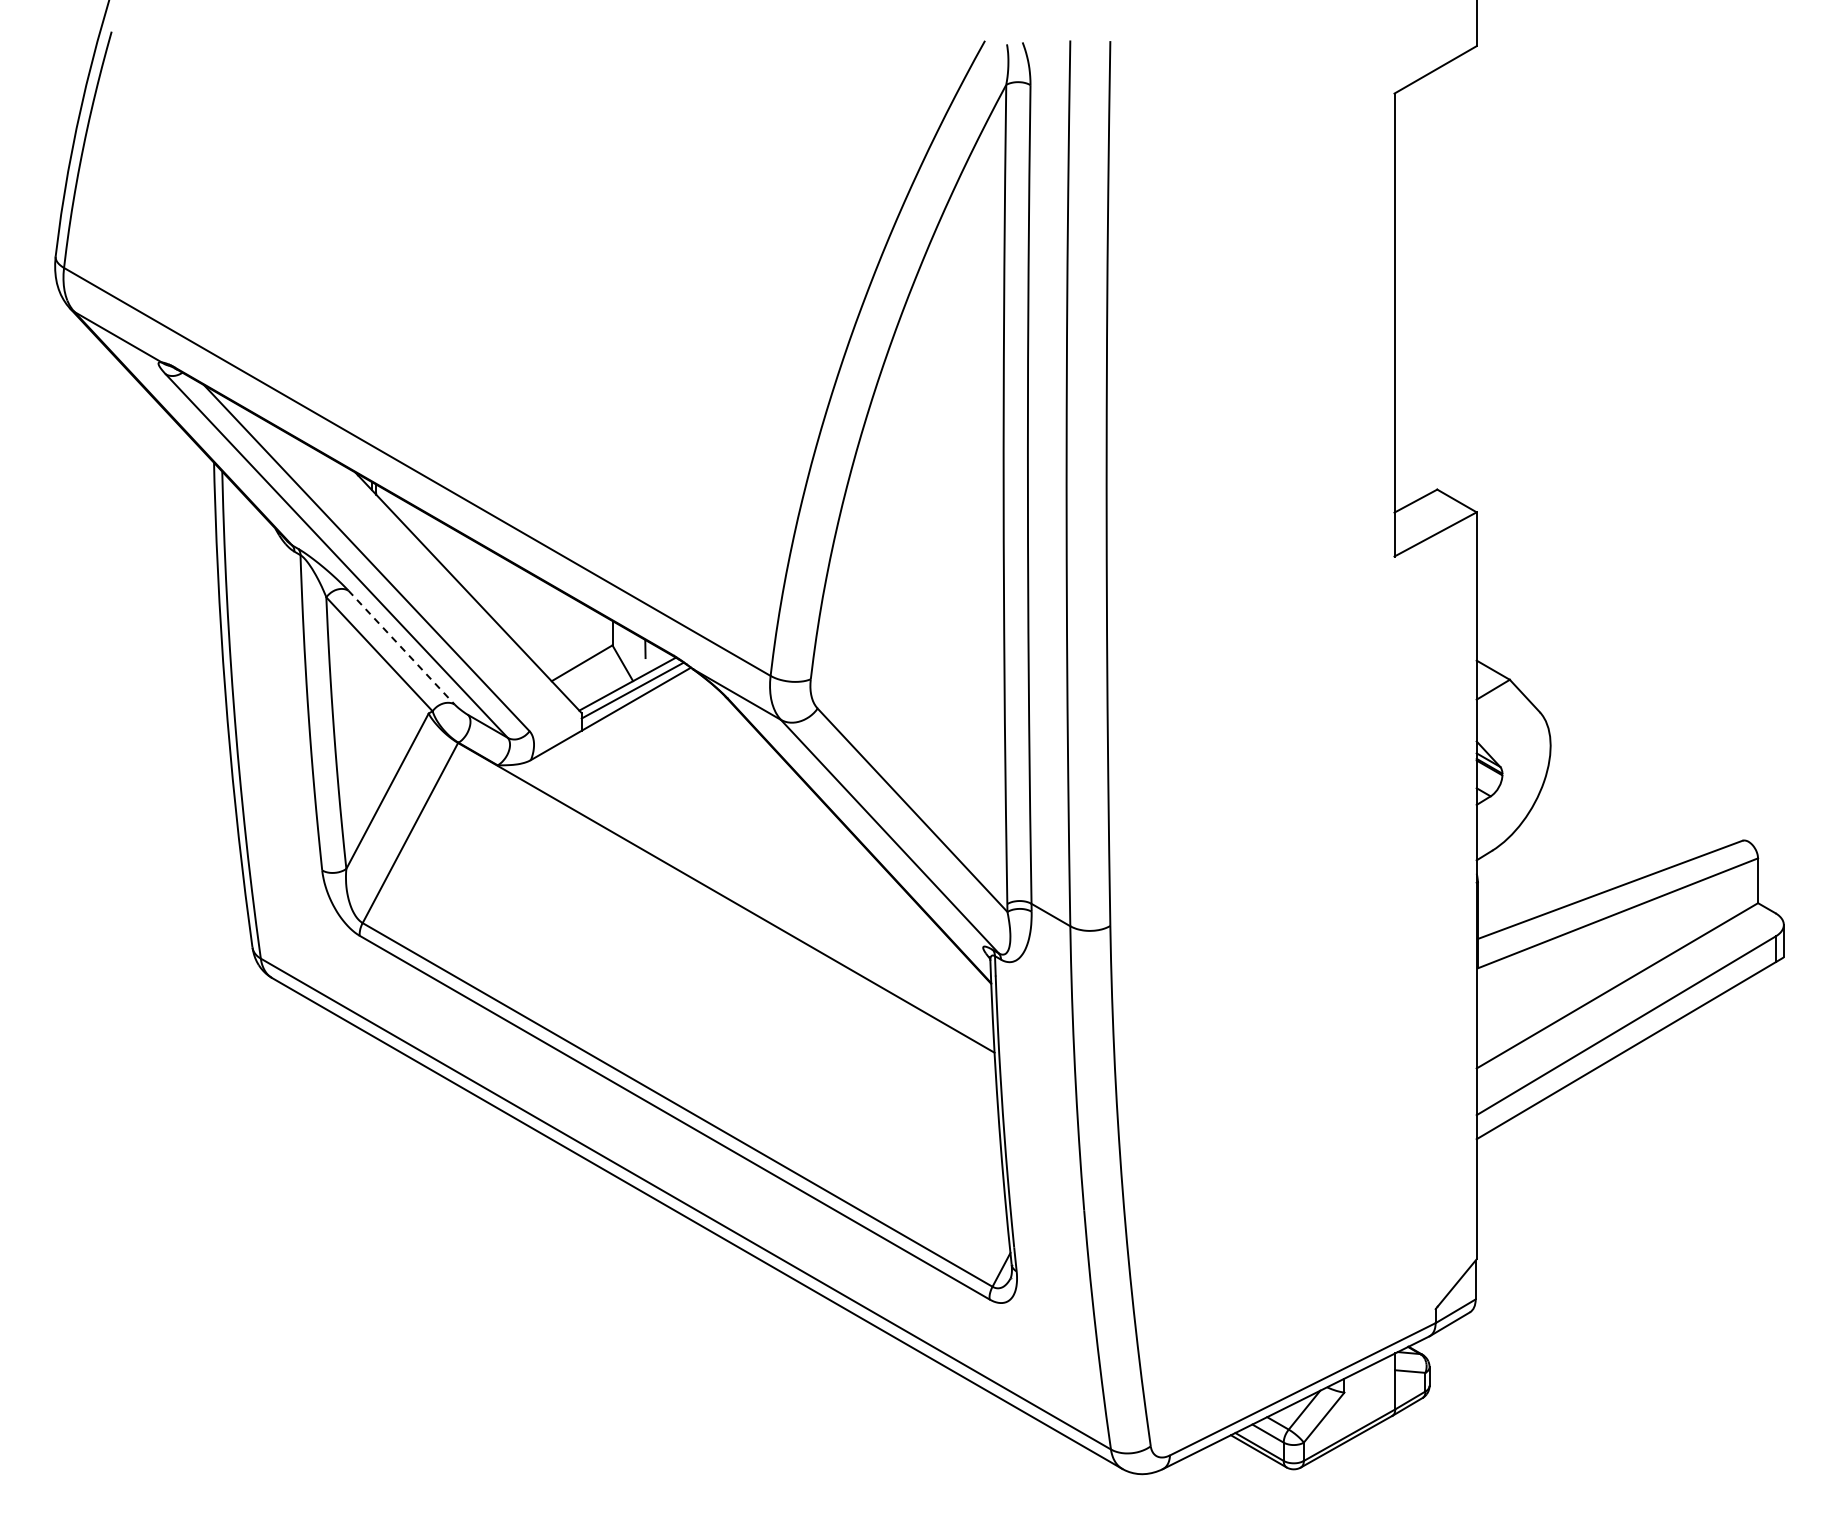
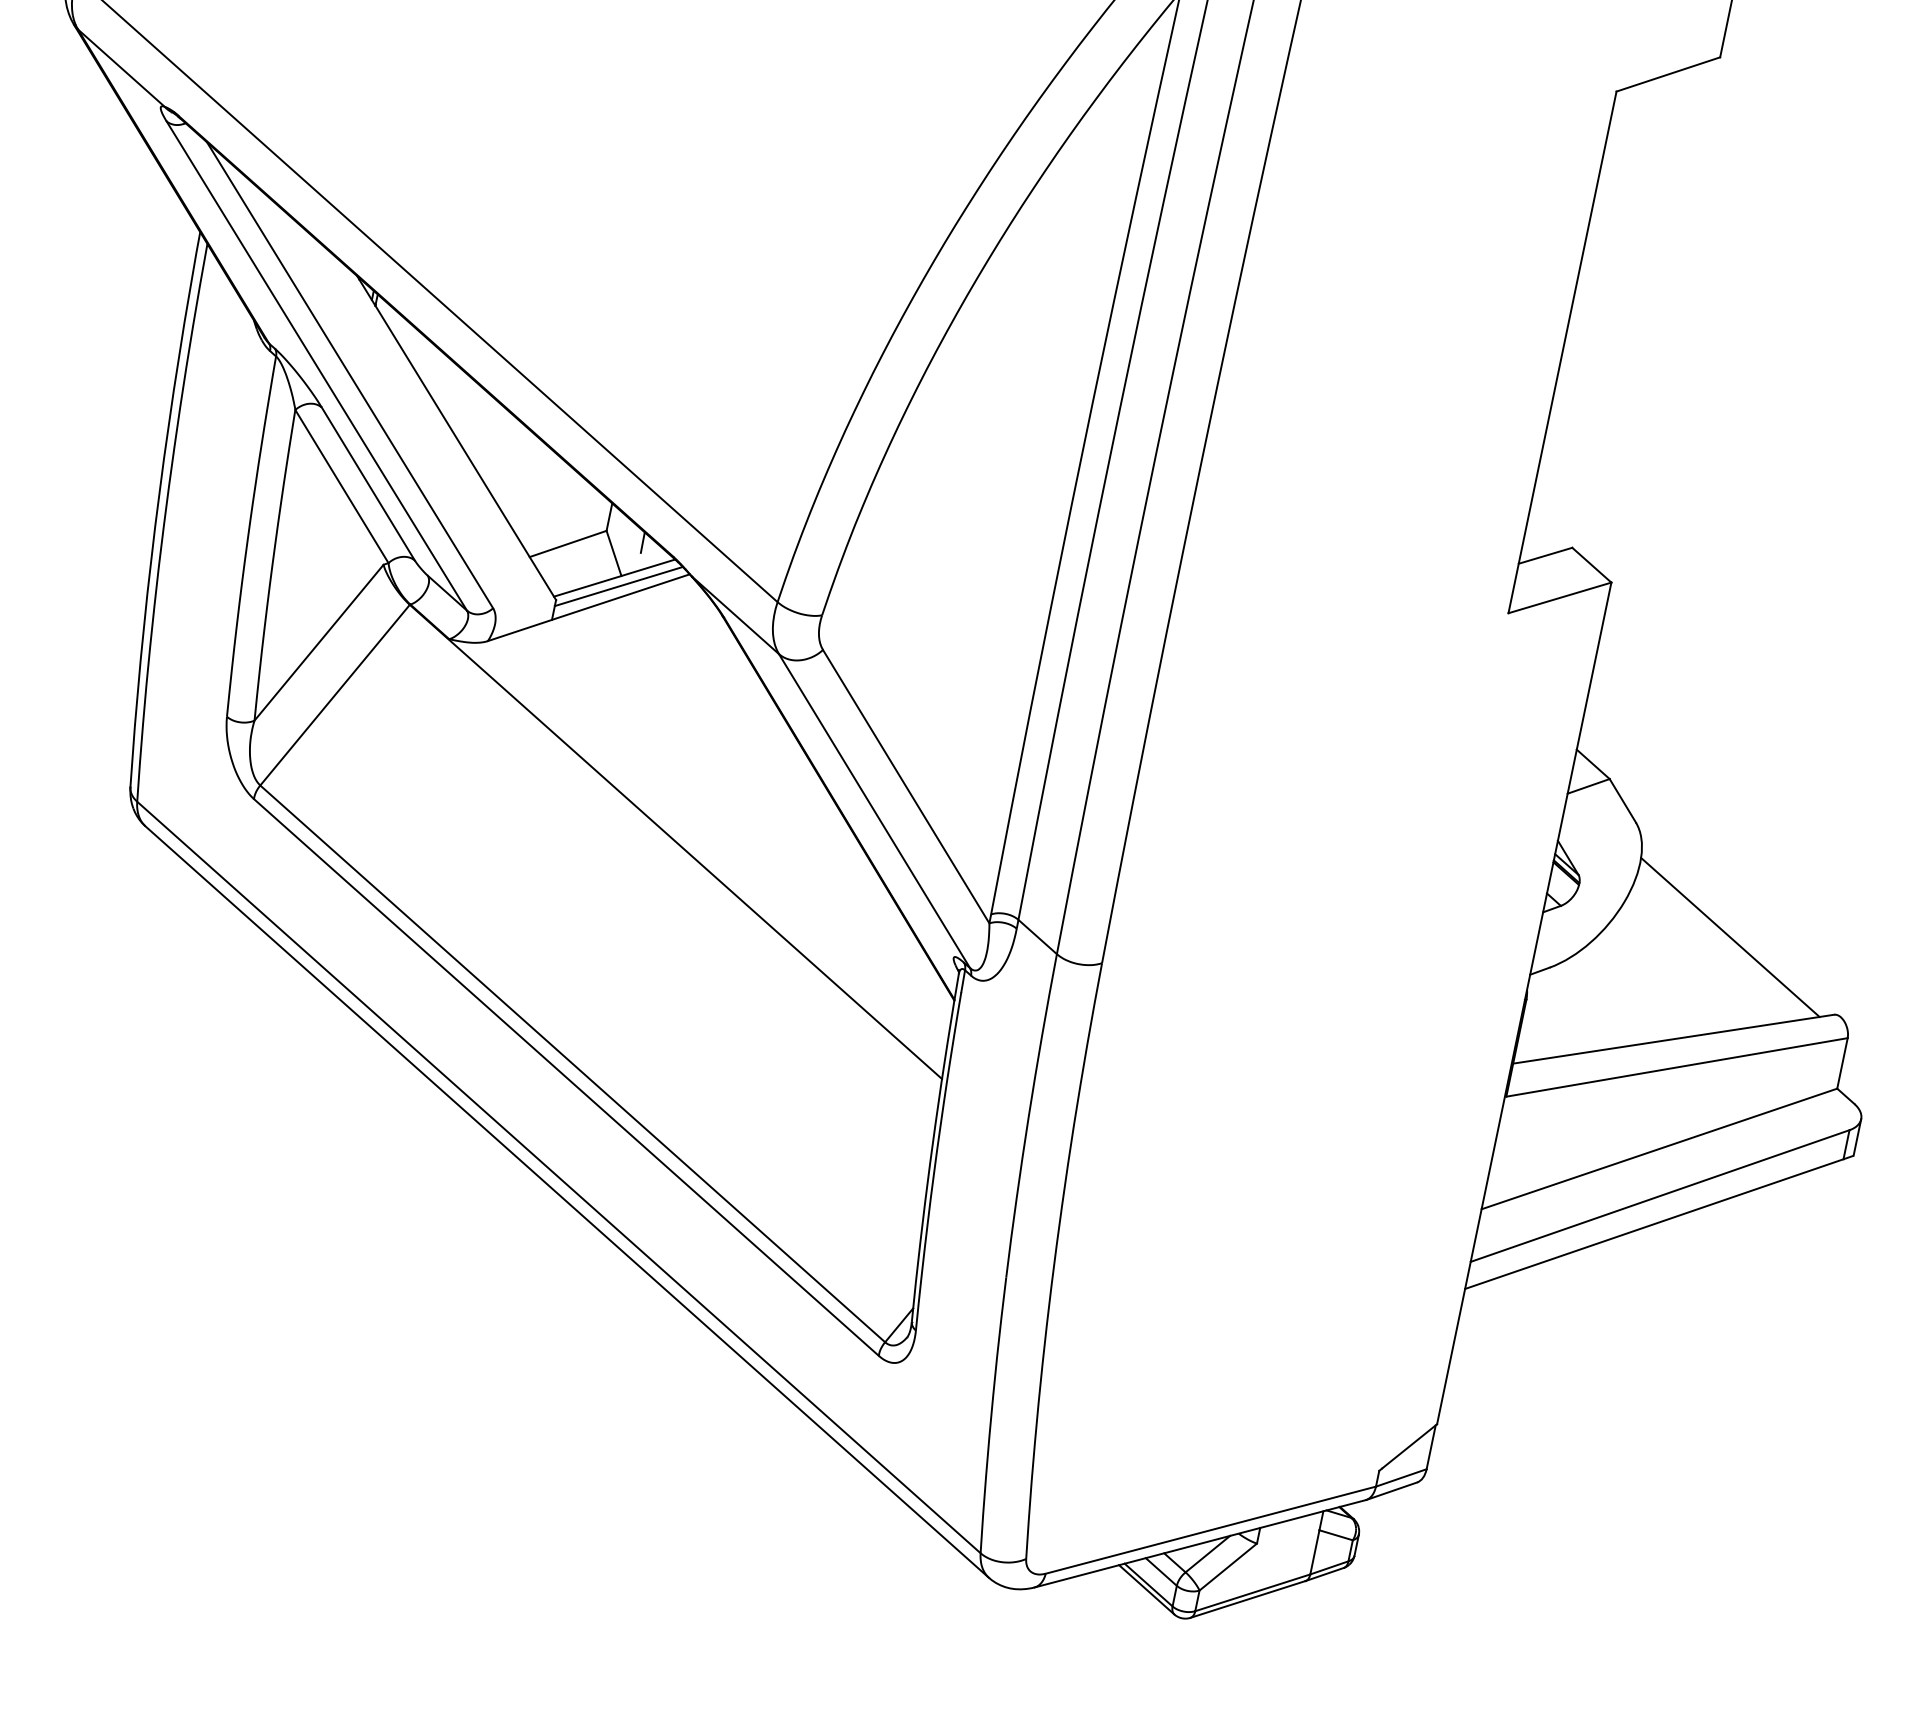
line: (401, 647) -> (368, 484), dashed -> solid
line: (1640, 793) -> (1730, 937), added

